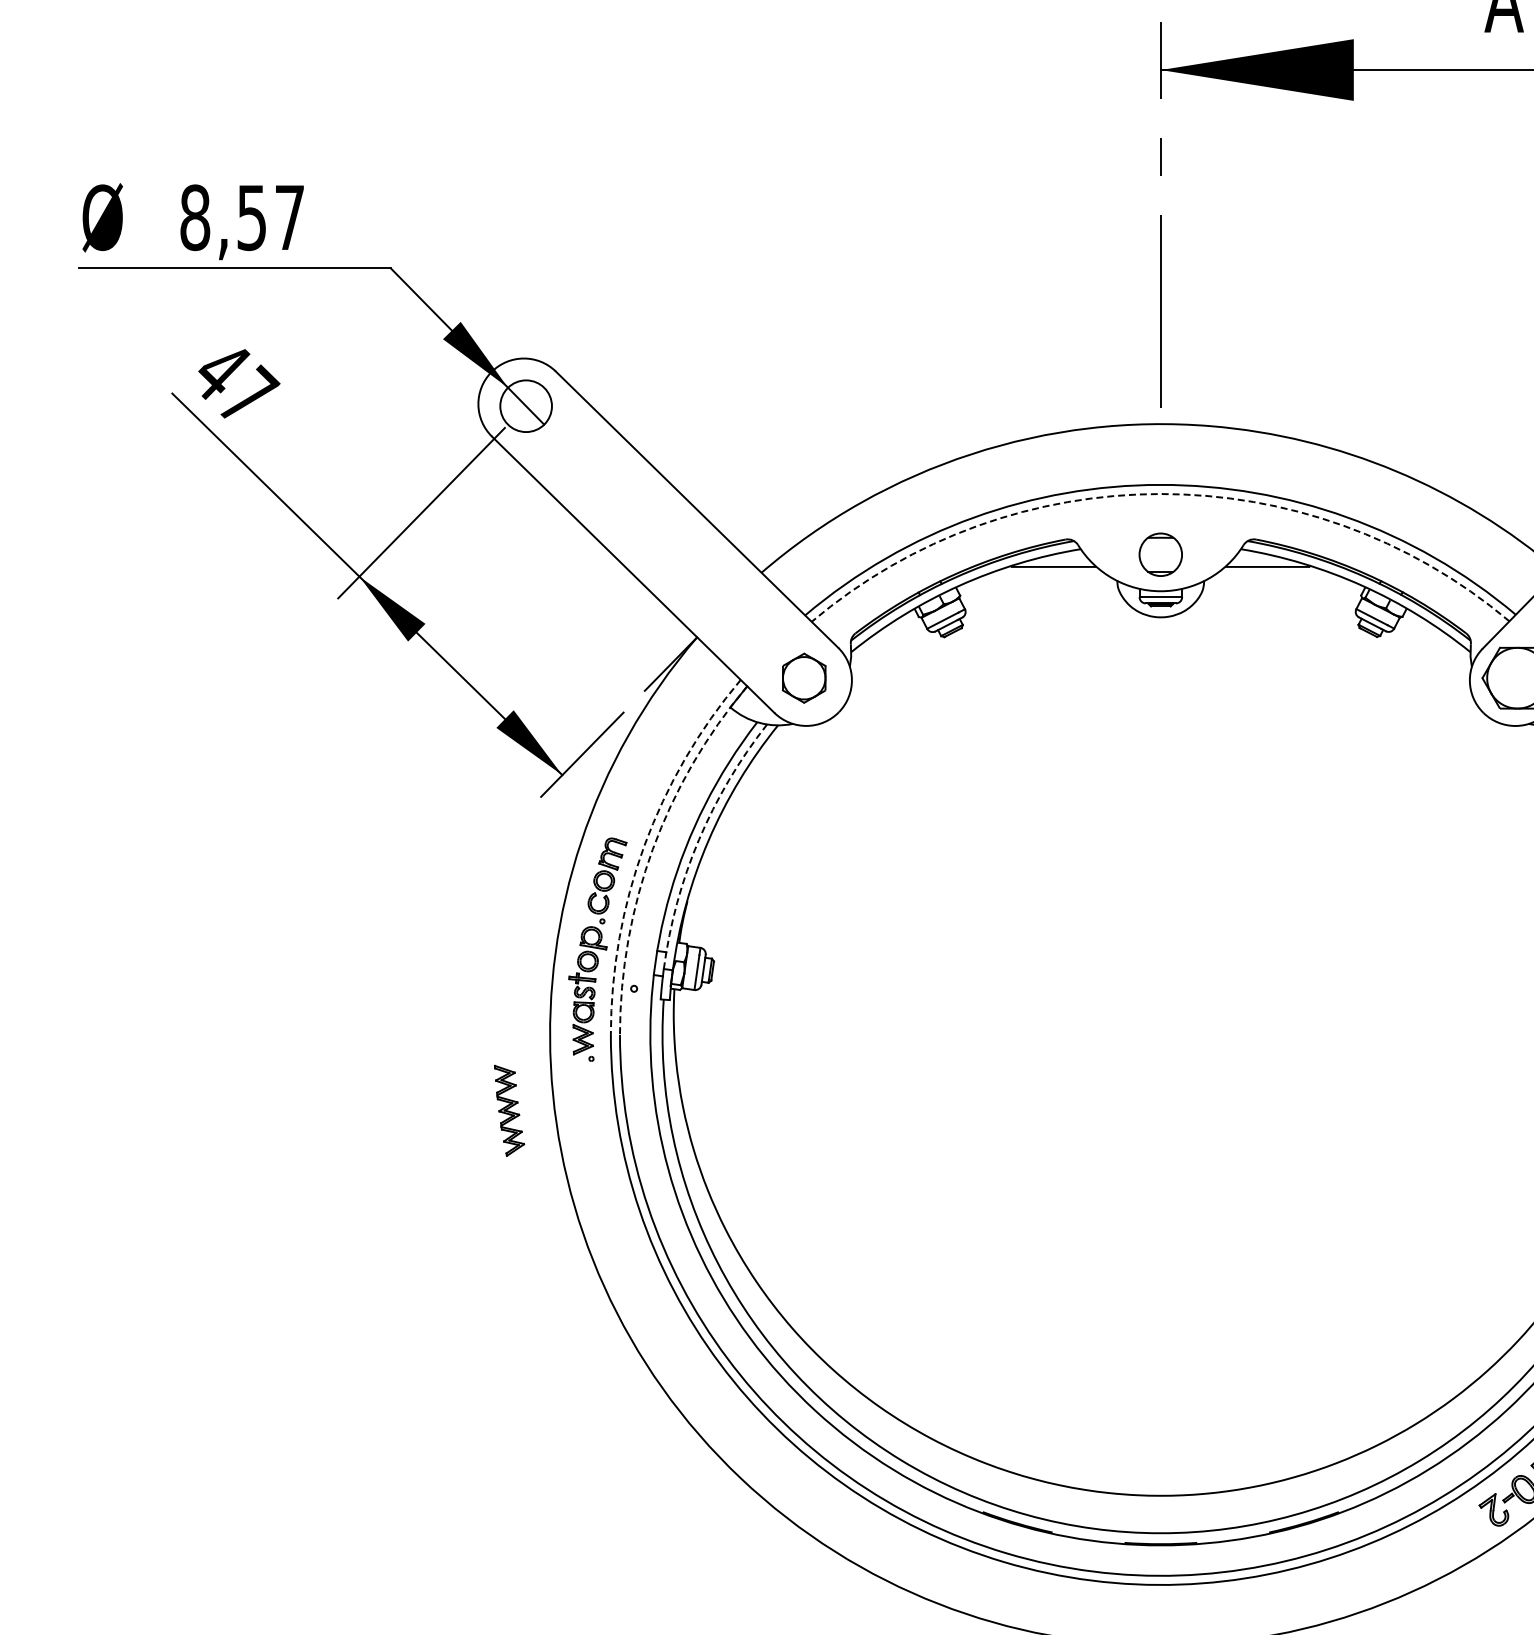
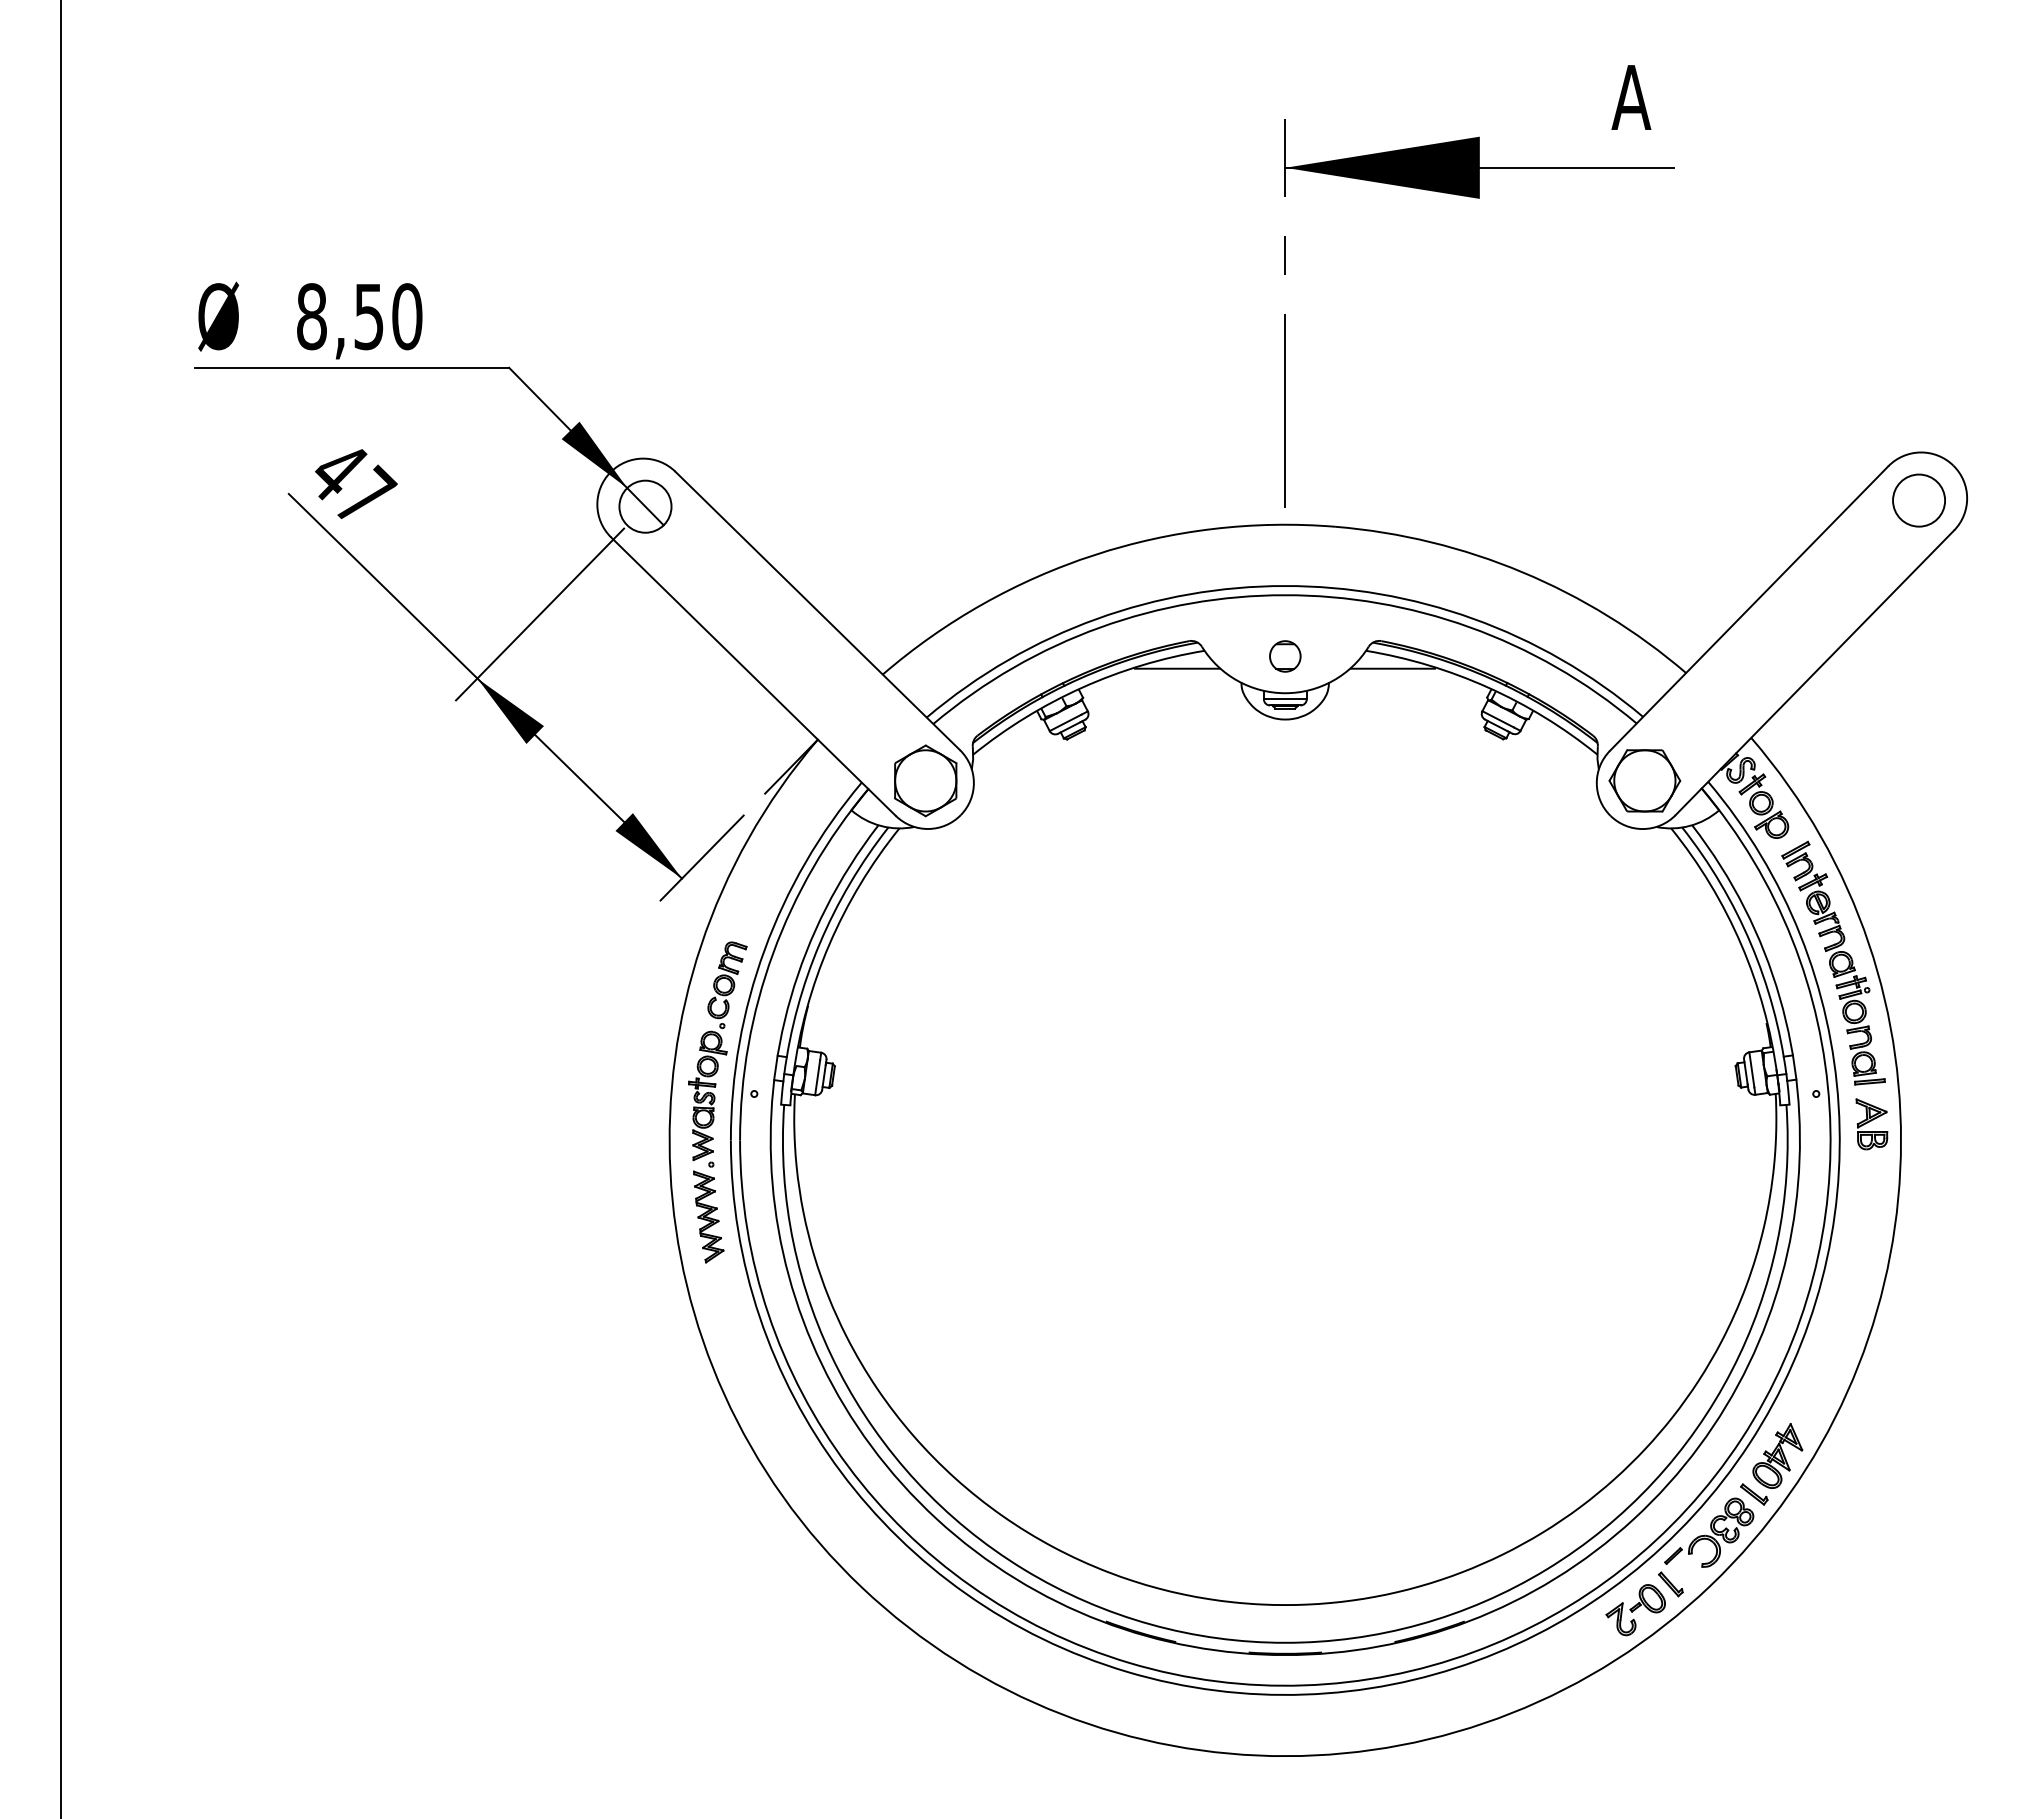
text: (290, 217) -> (407, 316), 8,57 -> 8,50
arc: (1160, 494) -> (1284, 595), dashed -> solid
part: (1161, 554) -> (1285, 656), size x0.71
part: (803, 677) -> (925, 780), size x1.43
arc: (698, 839) -> (819, 943), dashed -> solid
arc: (644, 845) -> (764, 949), dashed -> solid
arc: (653, 849) -> (773, 953), dashed -> solid
part: (509, 1110) -> (708, 1216), moved

